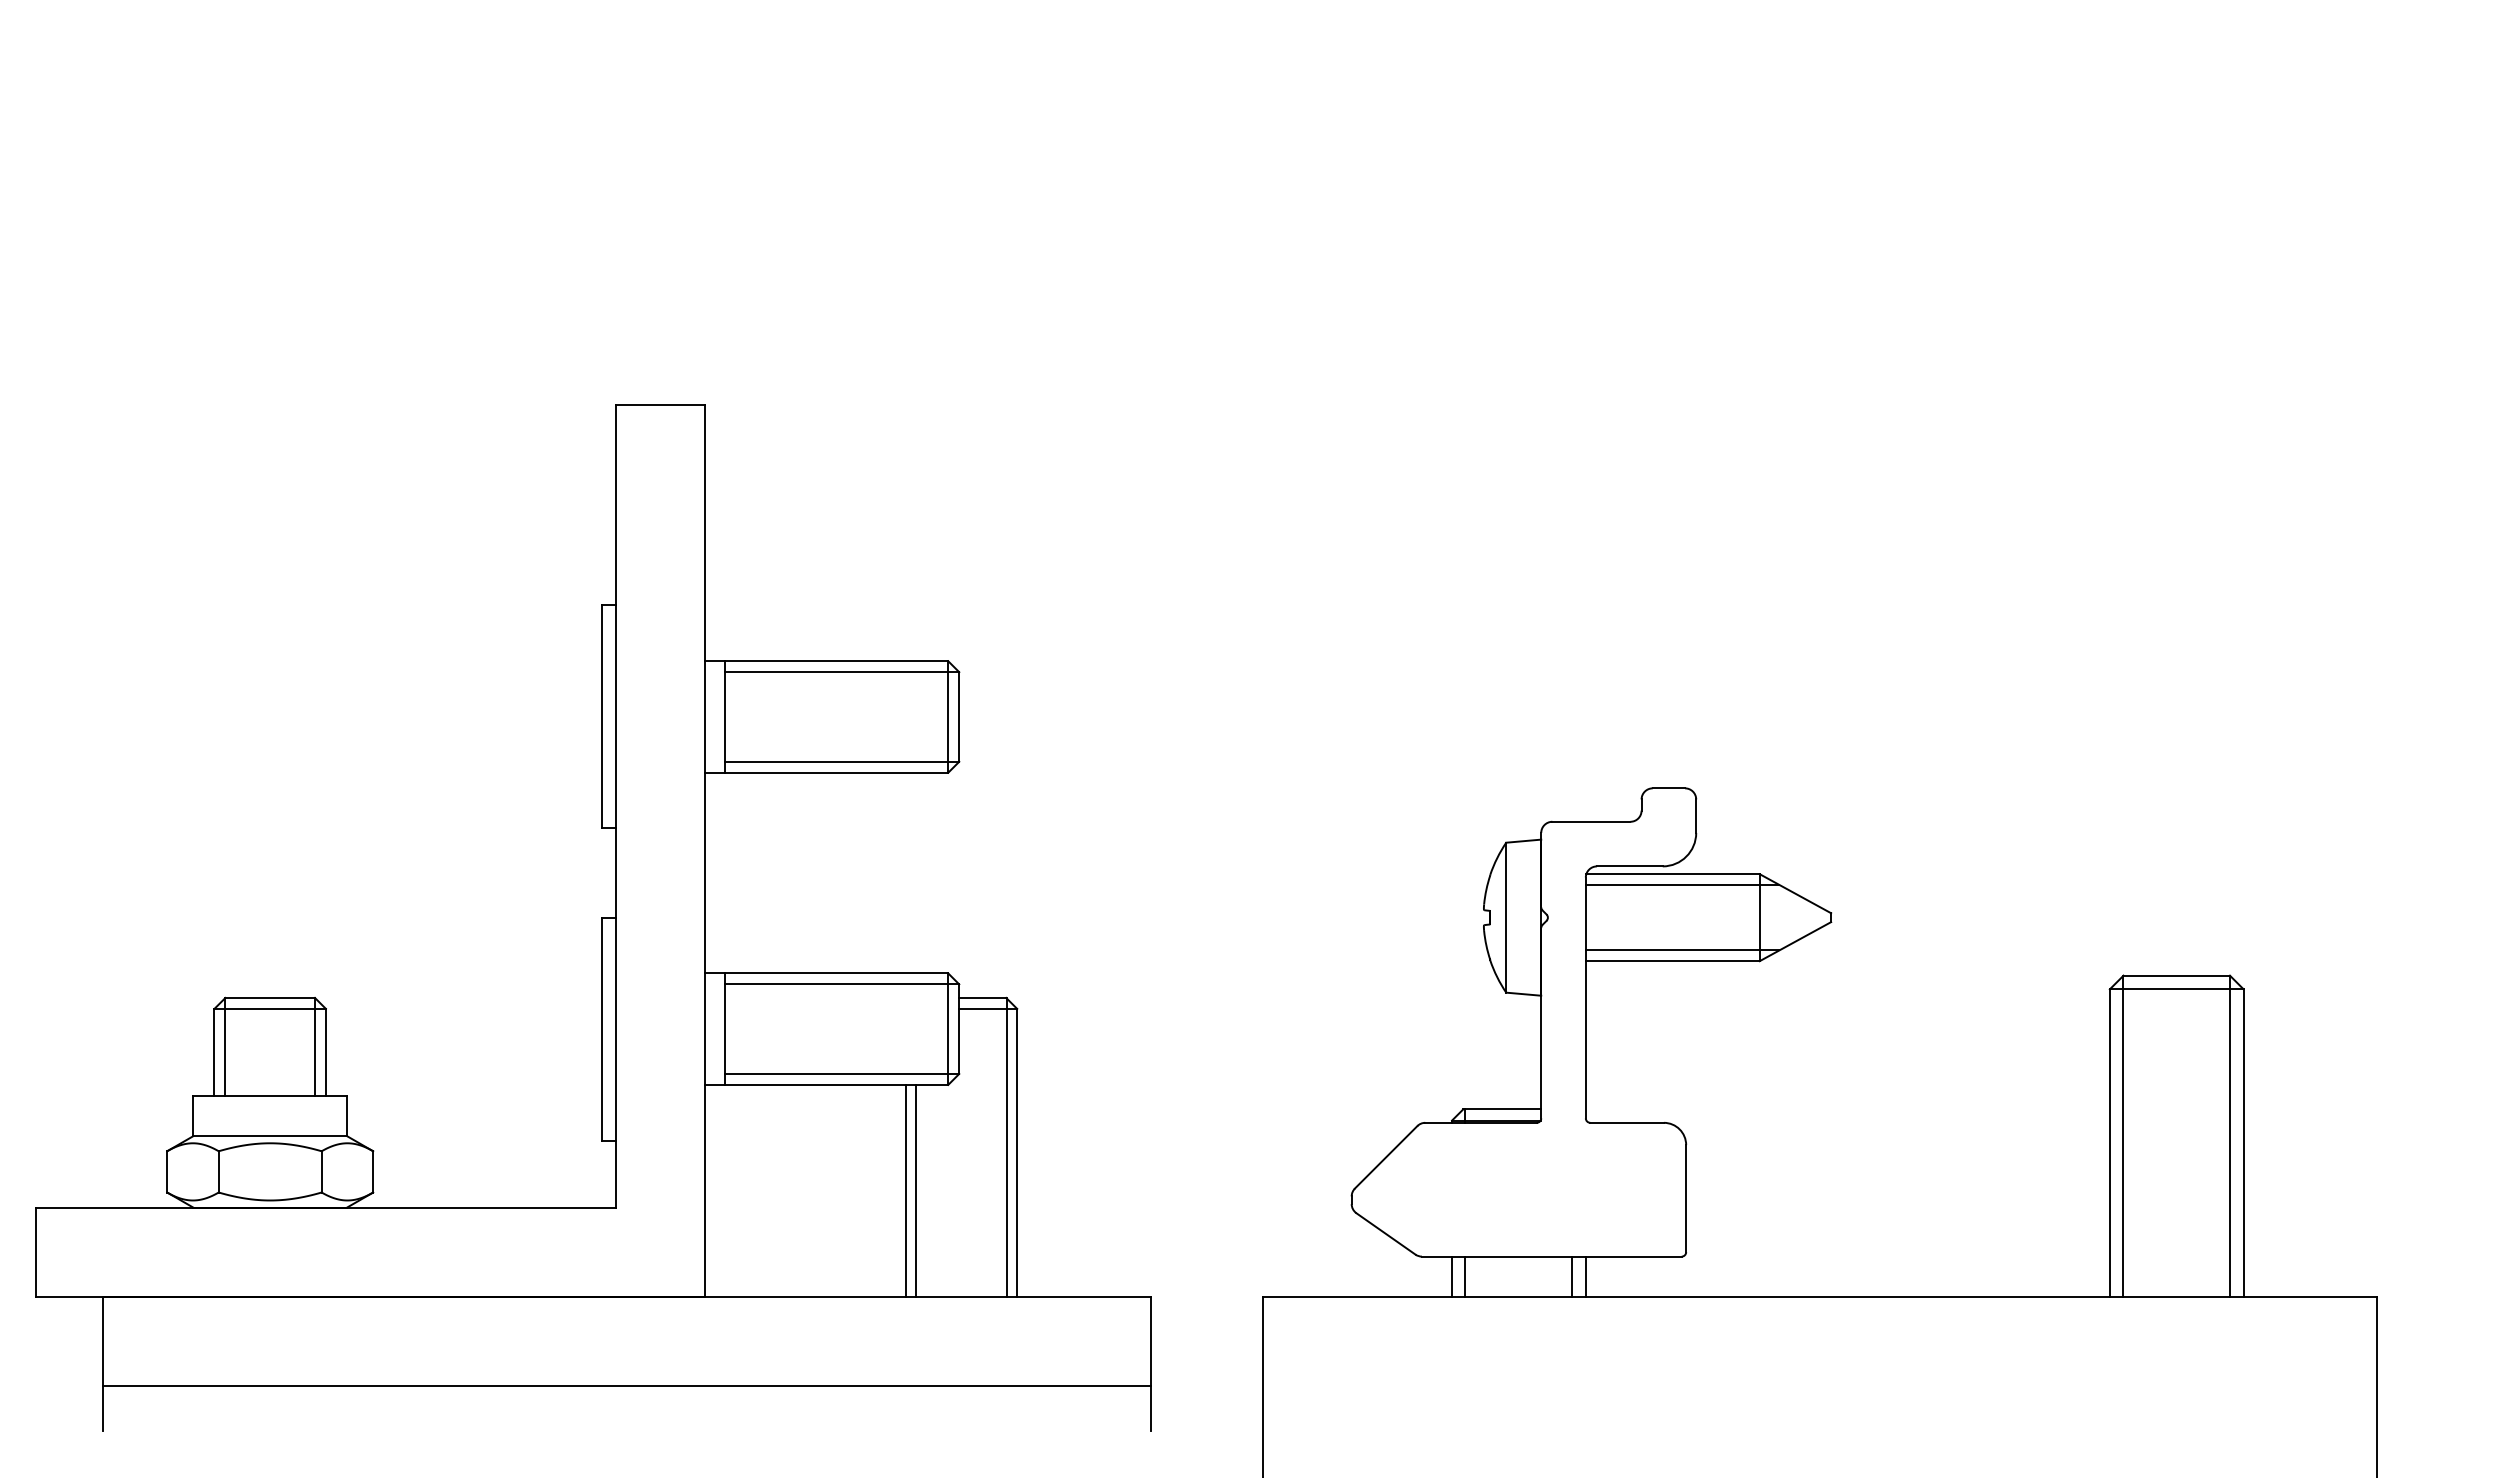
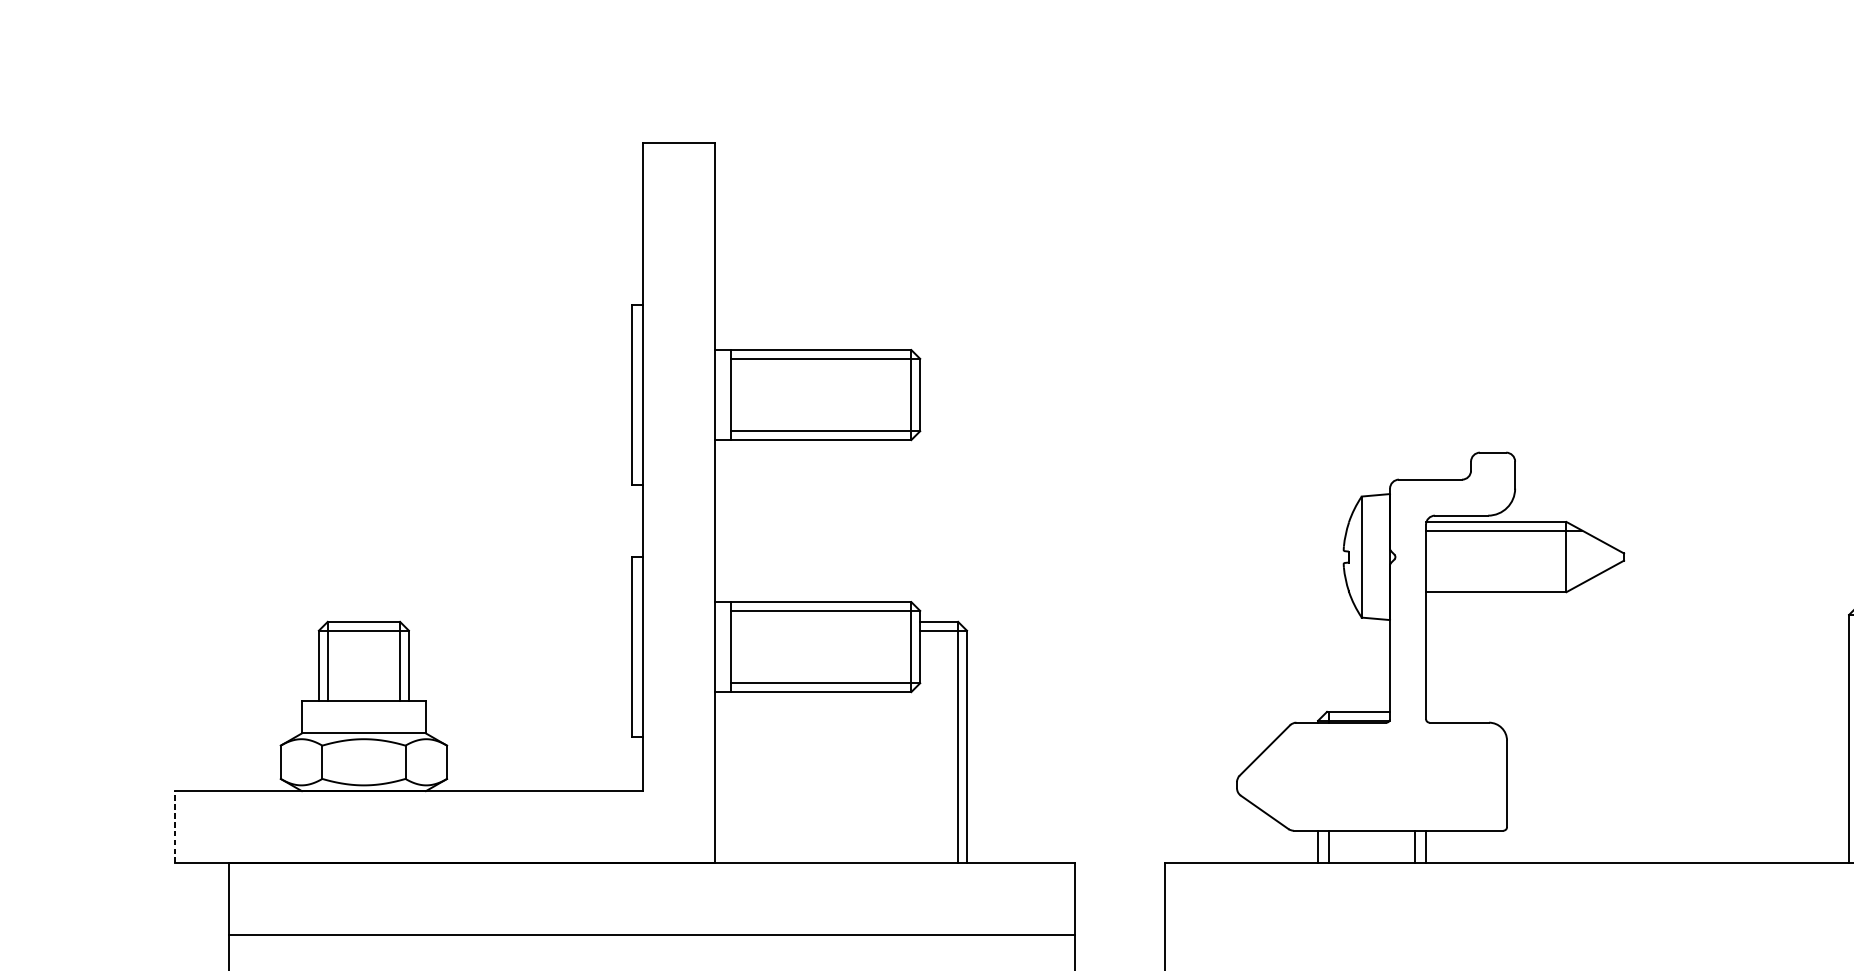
line: (1682, 950) -> (1504, 583), removed
line: (905, 1190) -> (876, 777), removed
line: (916, 1190) -> (885, 777), removed
line: (36, 1252) -> (175, 827), solid -> dashed

